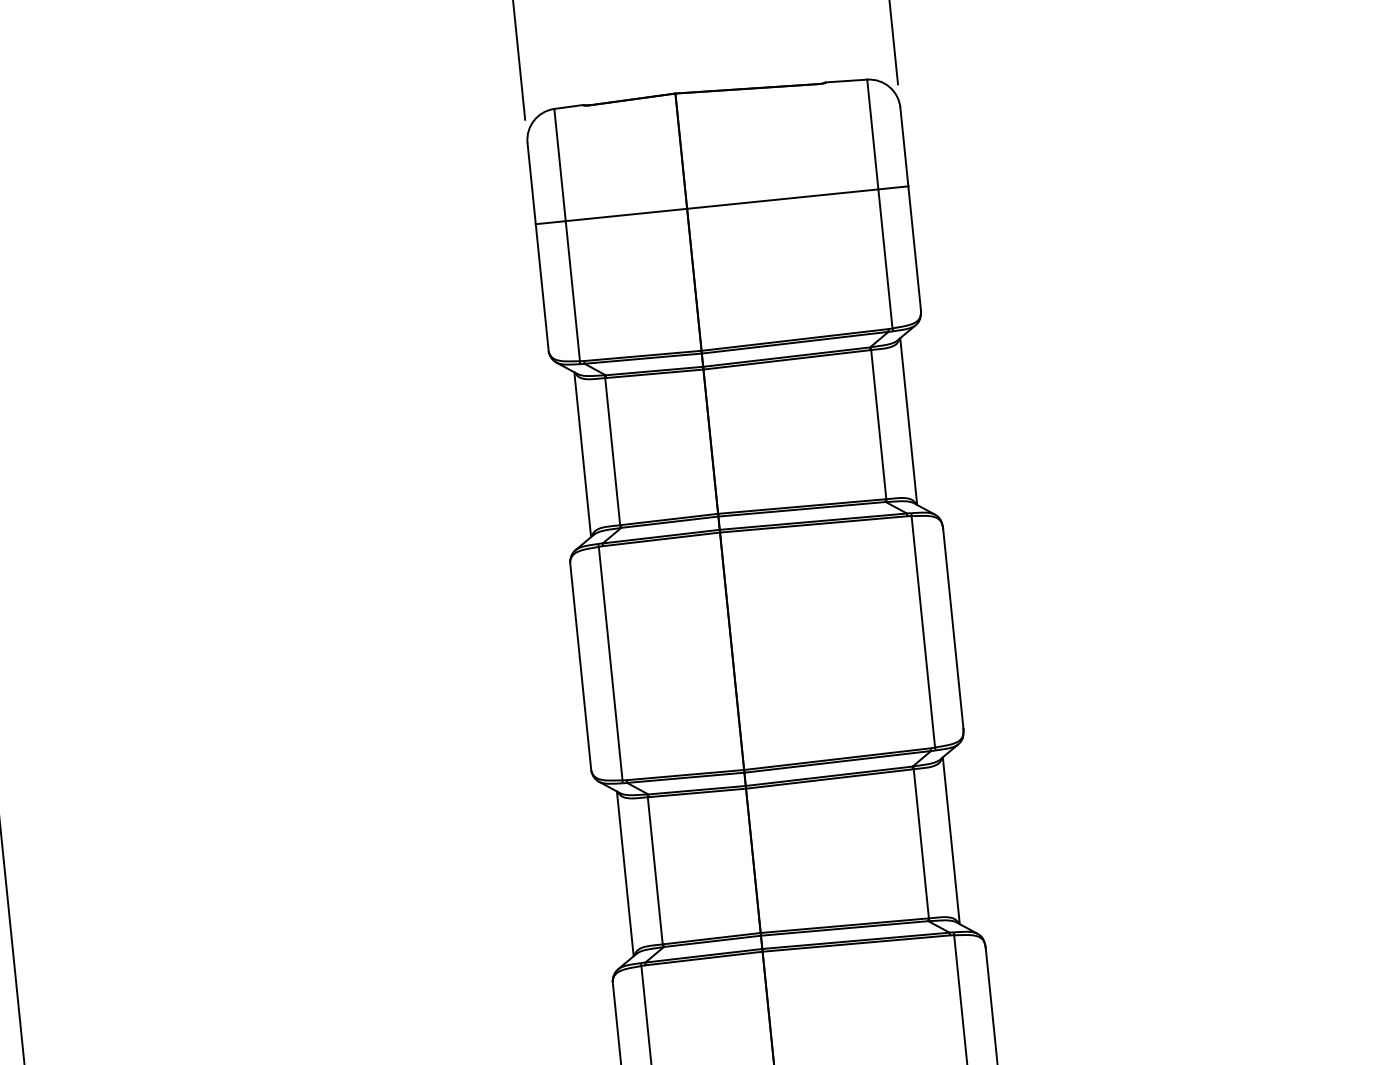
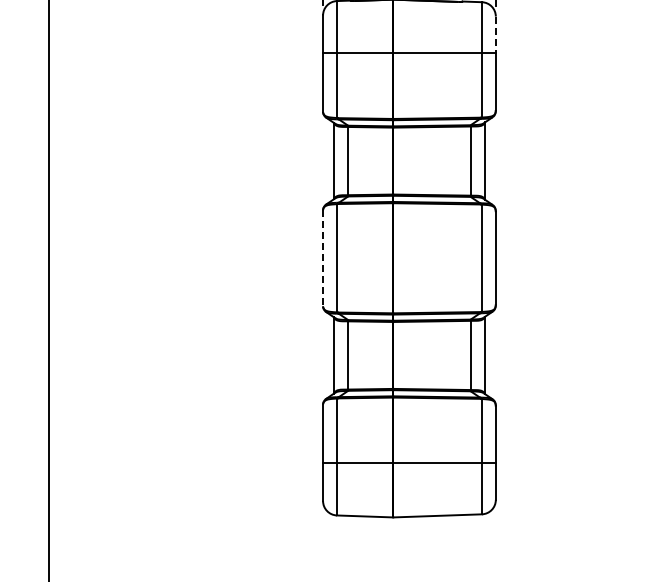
line: (903, 148) -> (495, 35), solid -> dashed
line: (581, 667) -> (323, 258), solid -> dashed

